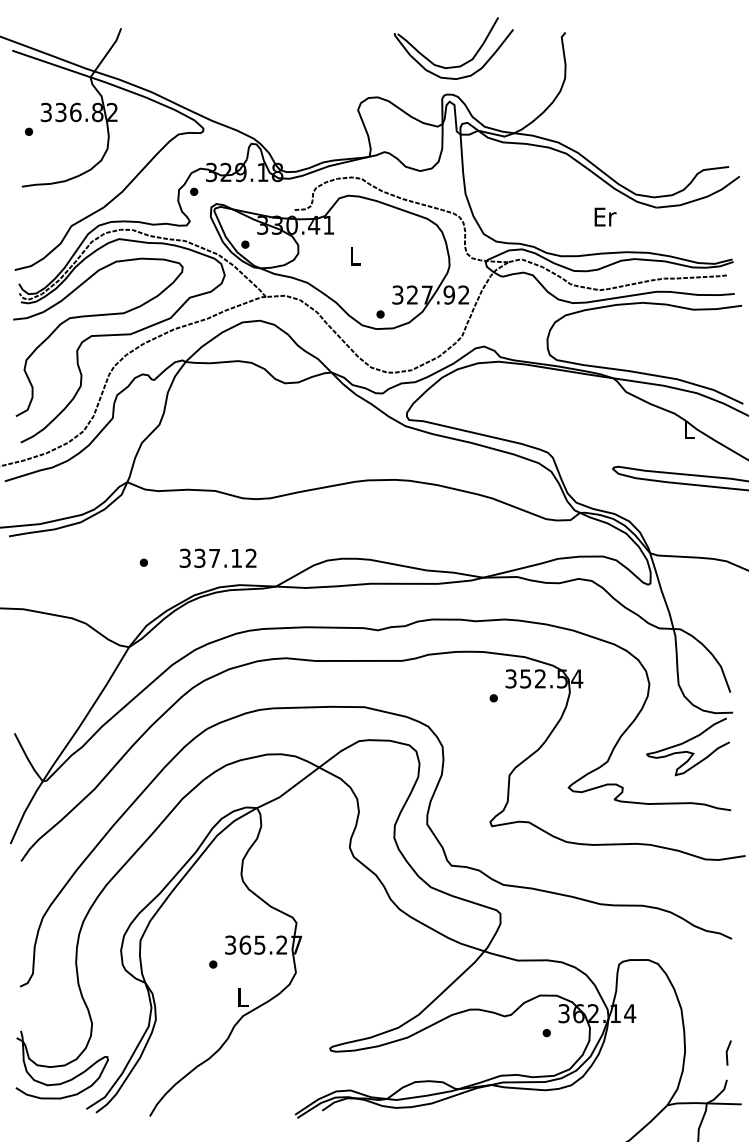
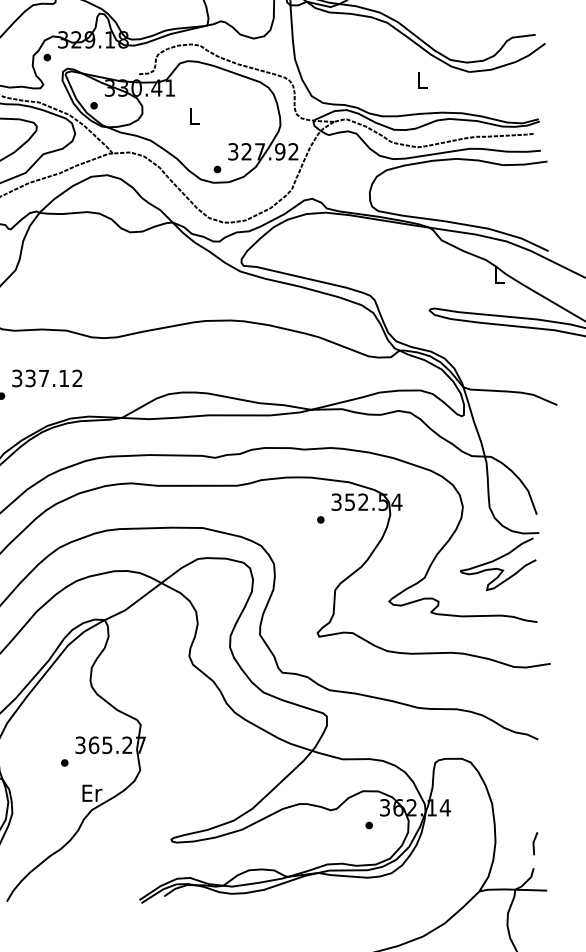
text: (605, 216) -> (422, 80), Er -> L
text: (217, 557) -> (46, 377), moved
text: (243, 997) -> (92, 793), L -> Er

